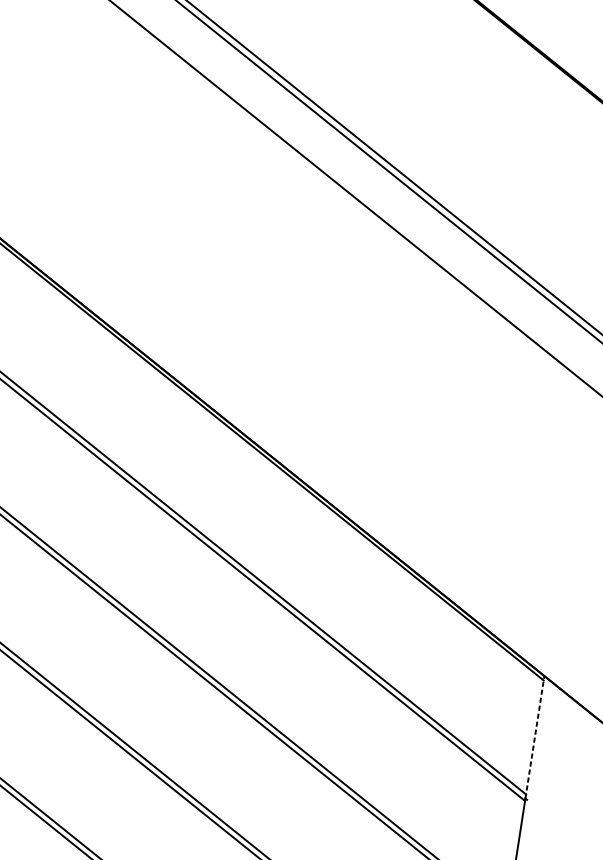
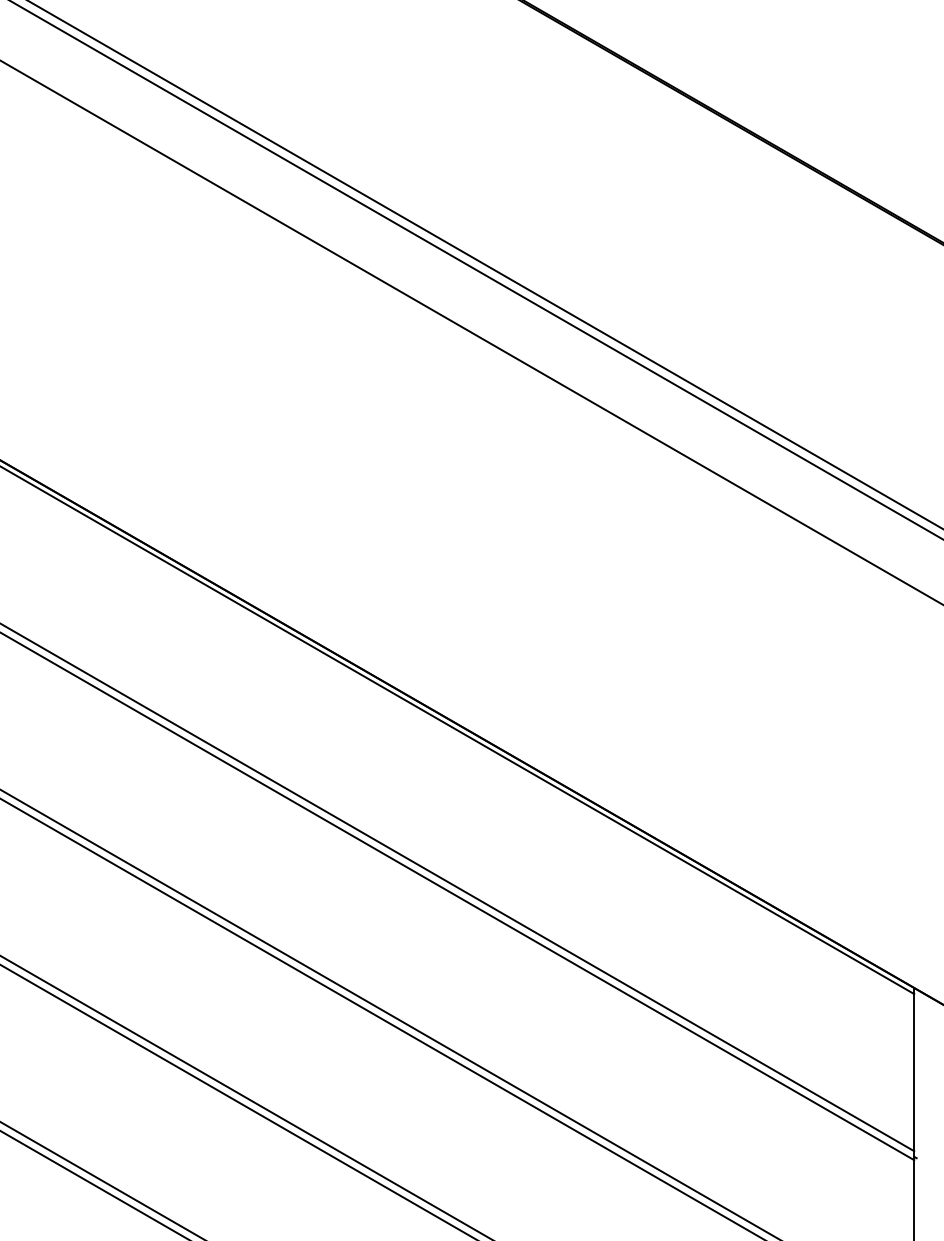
line: (535, 736) -> (914, 1071), dashed -> solid

